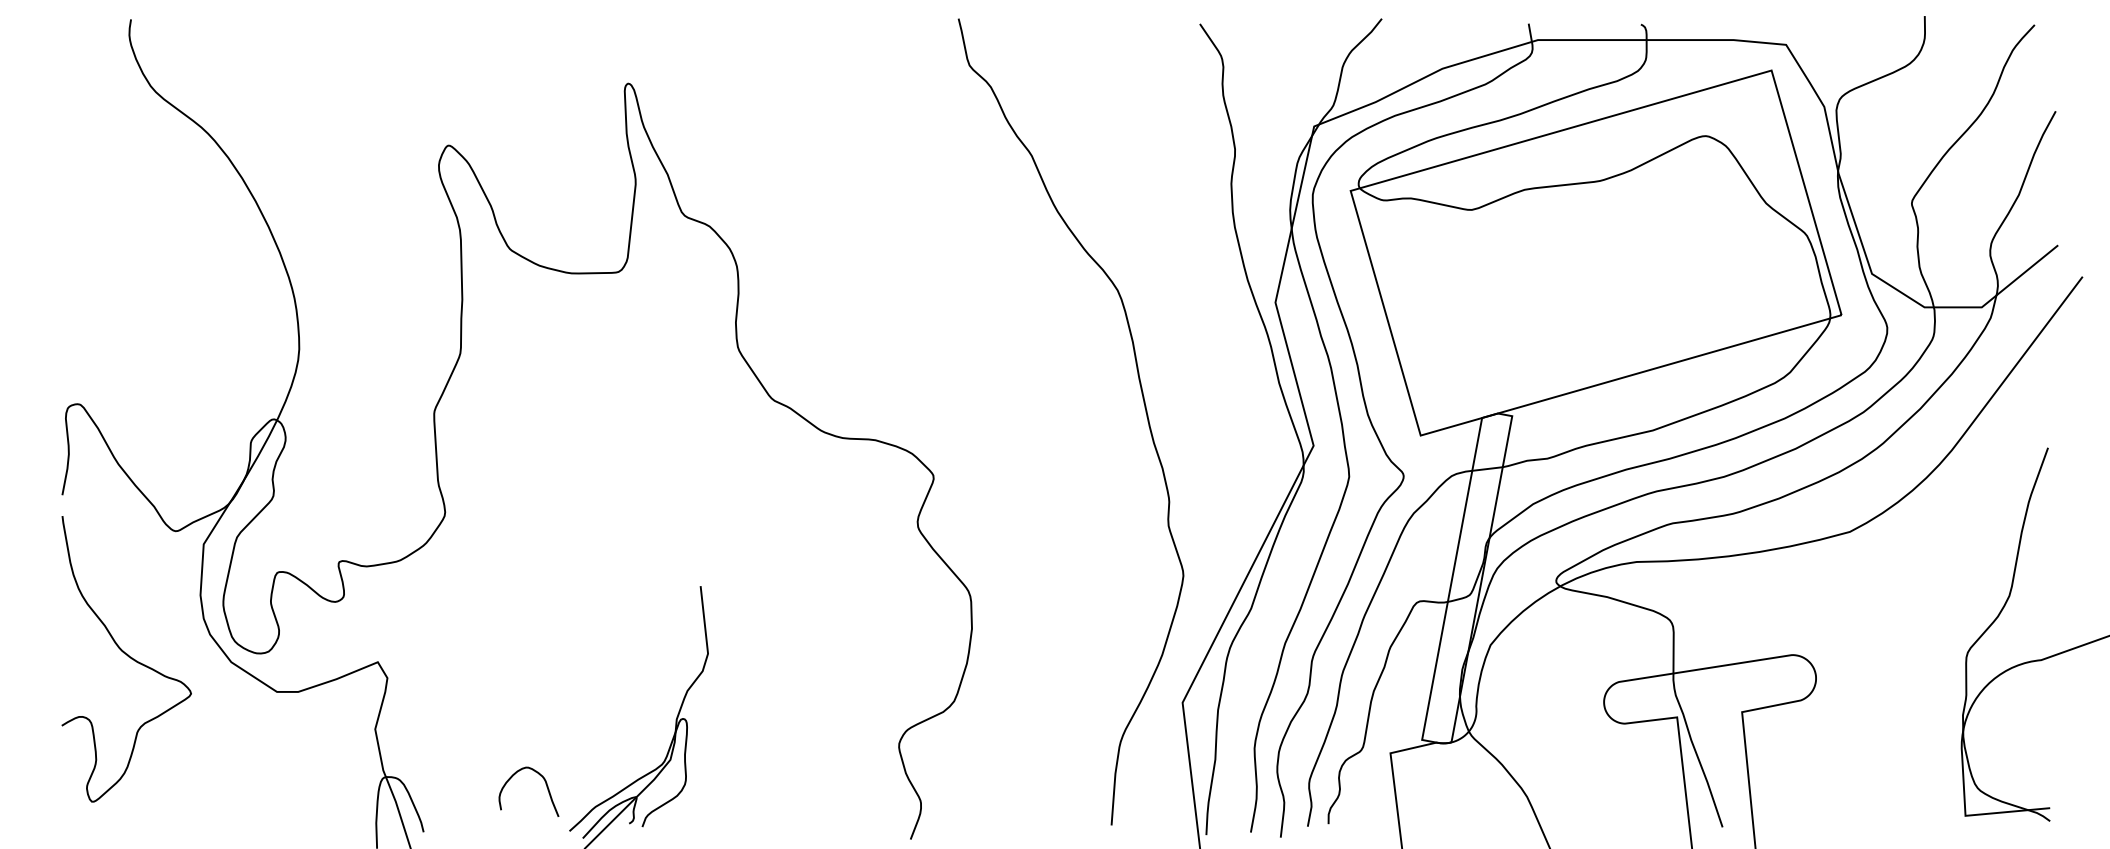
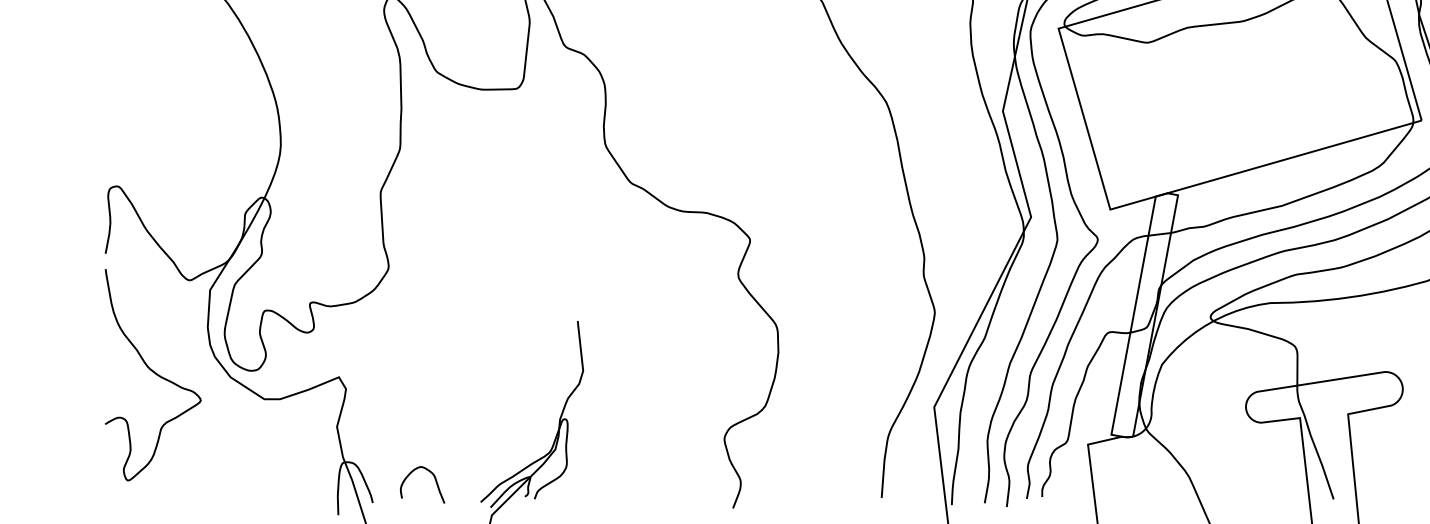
curve: (545, 784) -> (434, 479), moved

